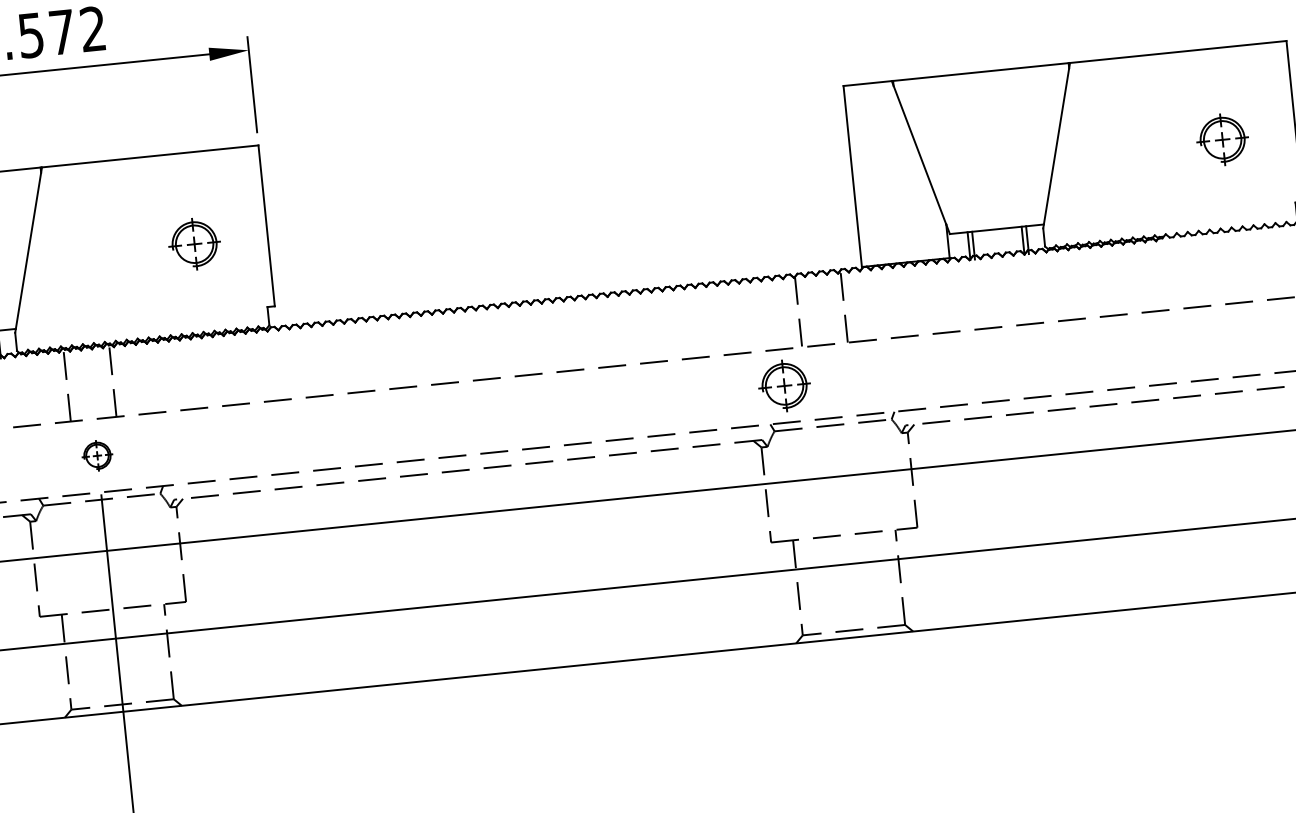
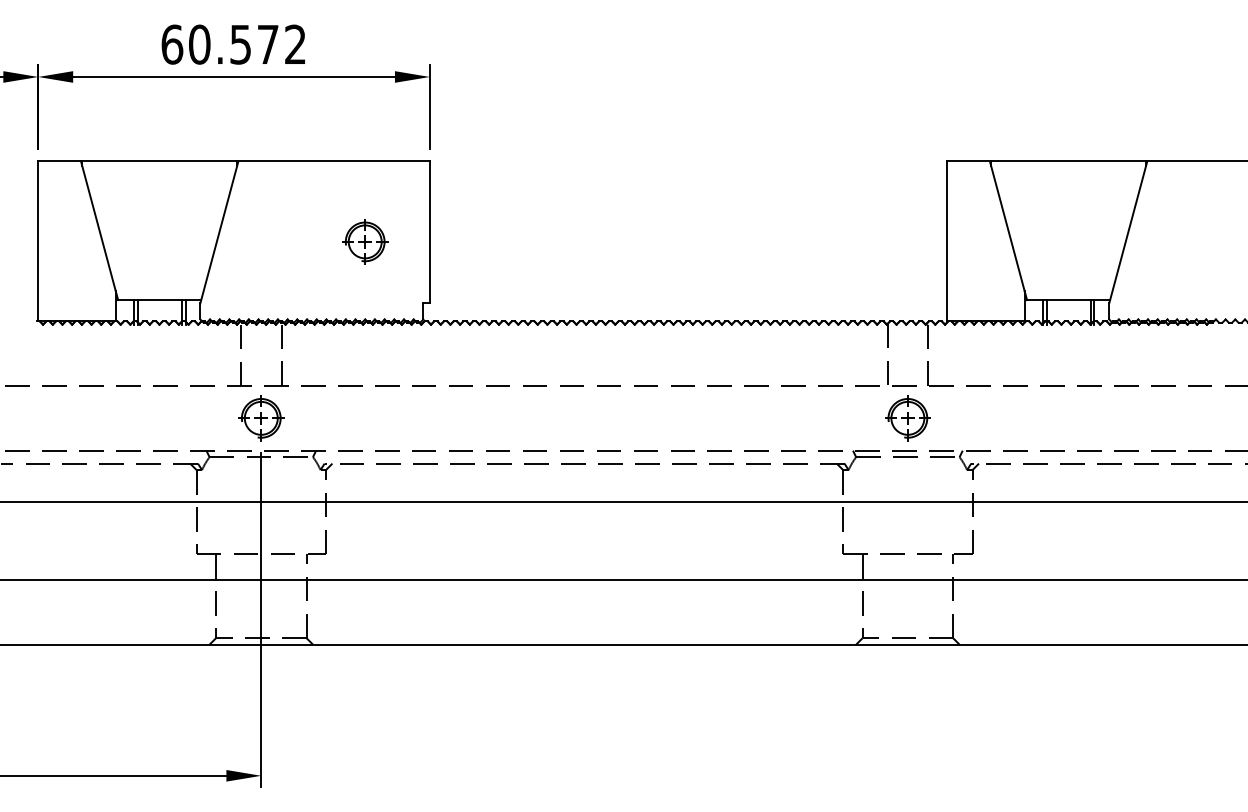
part: (784, 386) -> (907, 418), moved
part: (97, 455) -> (261, 418), size x1.67

